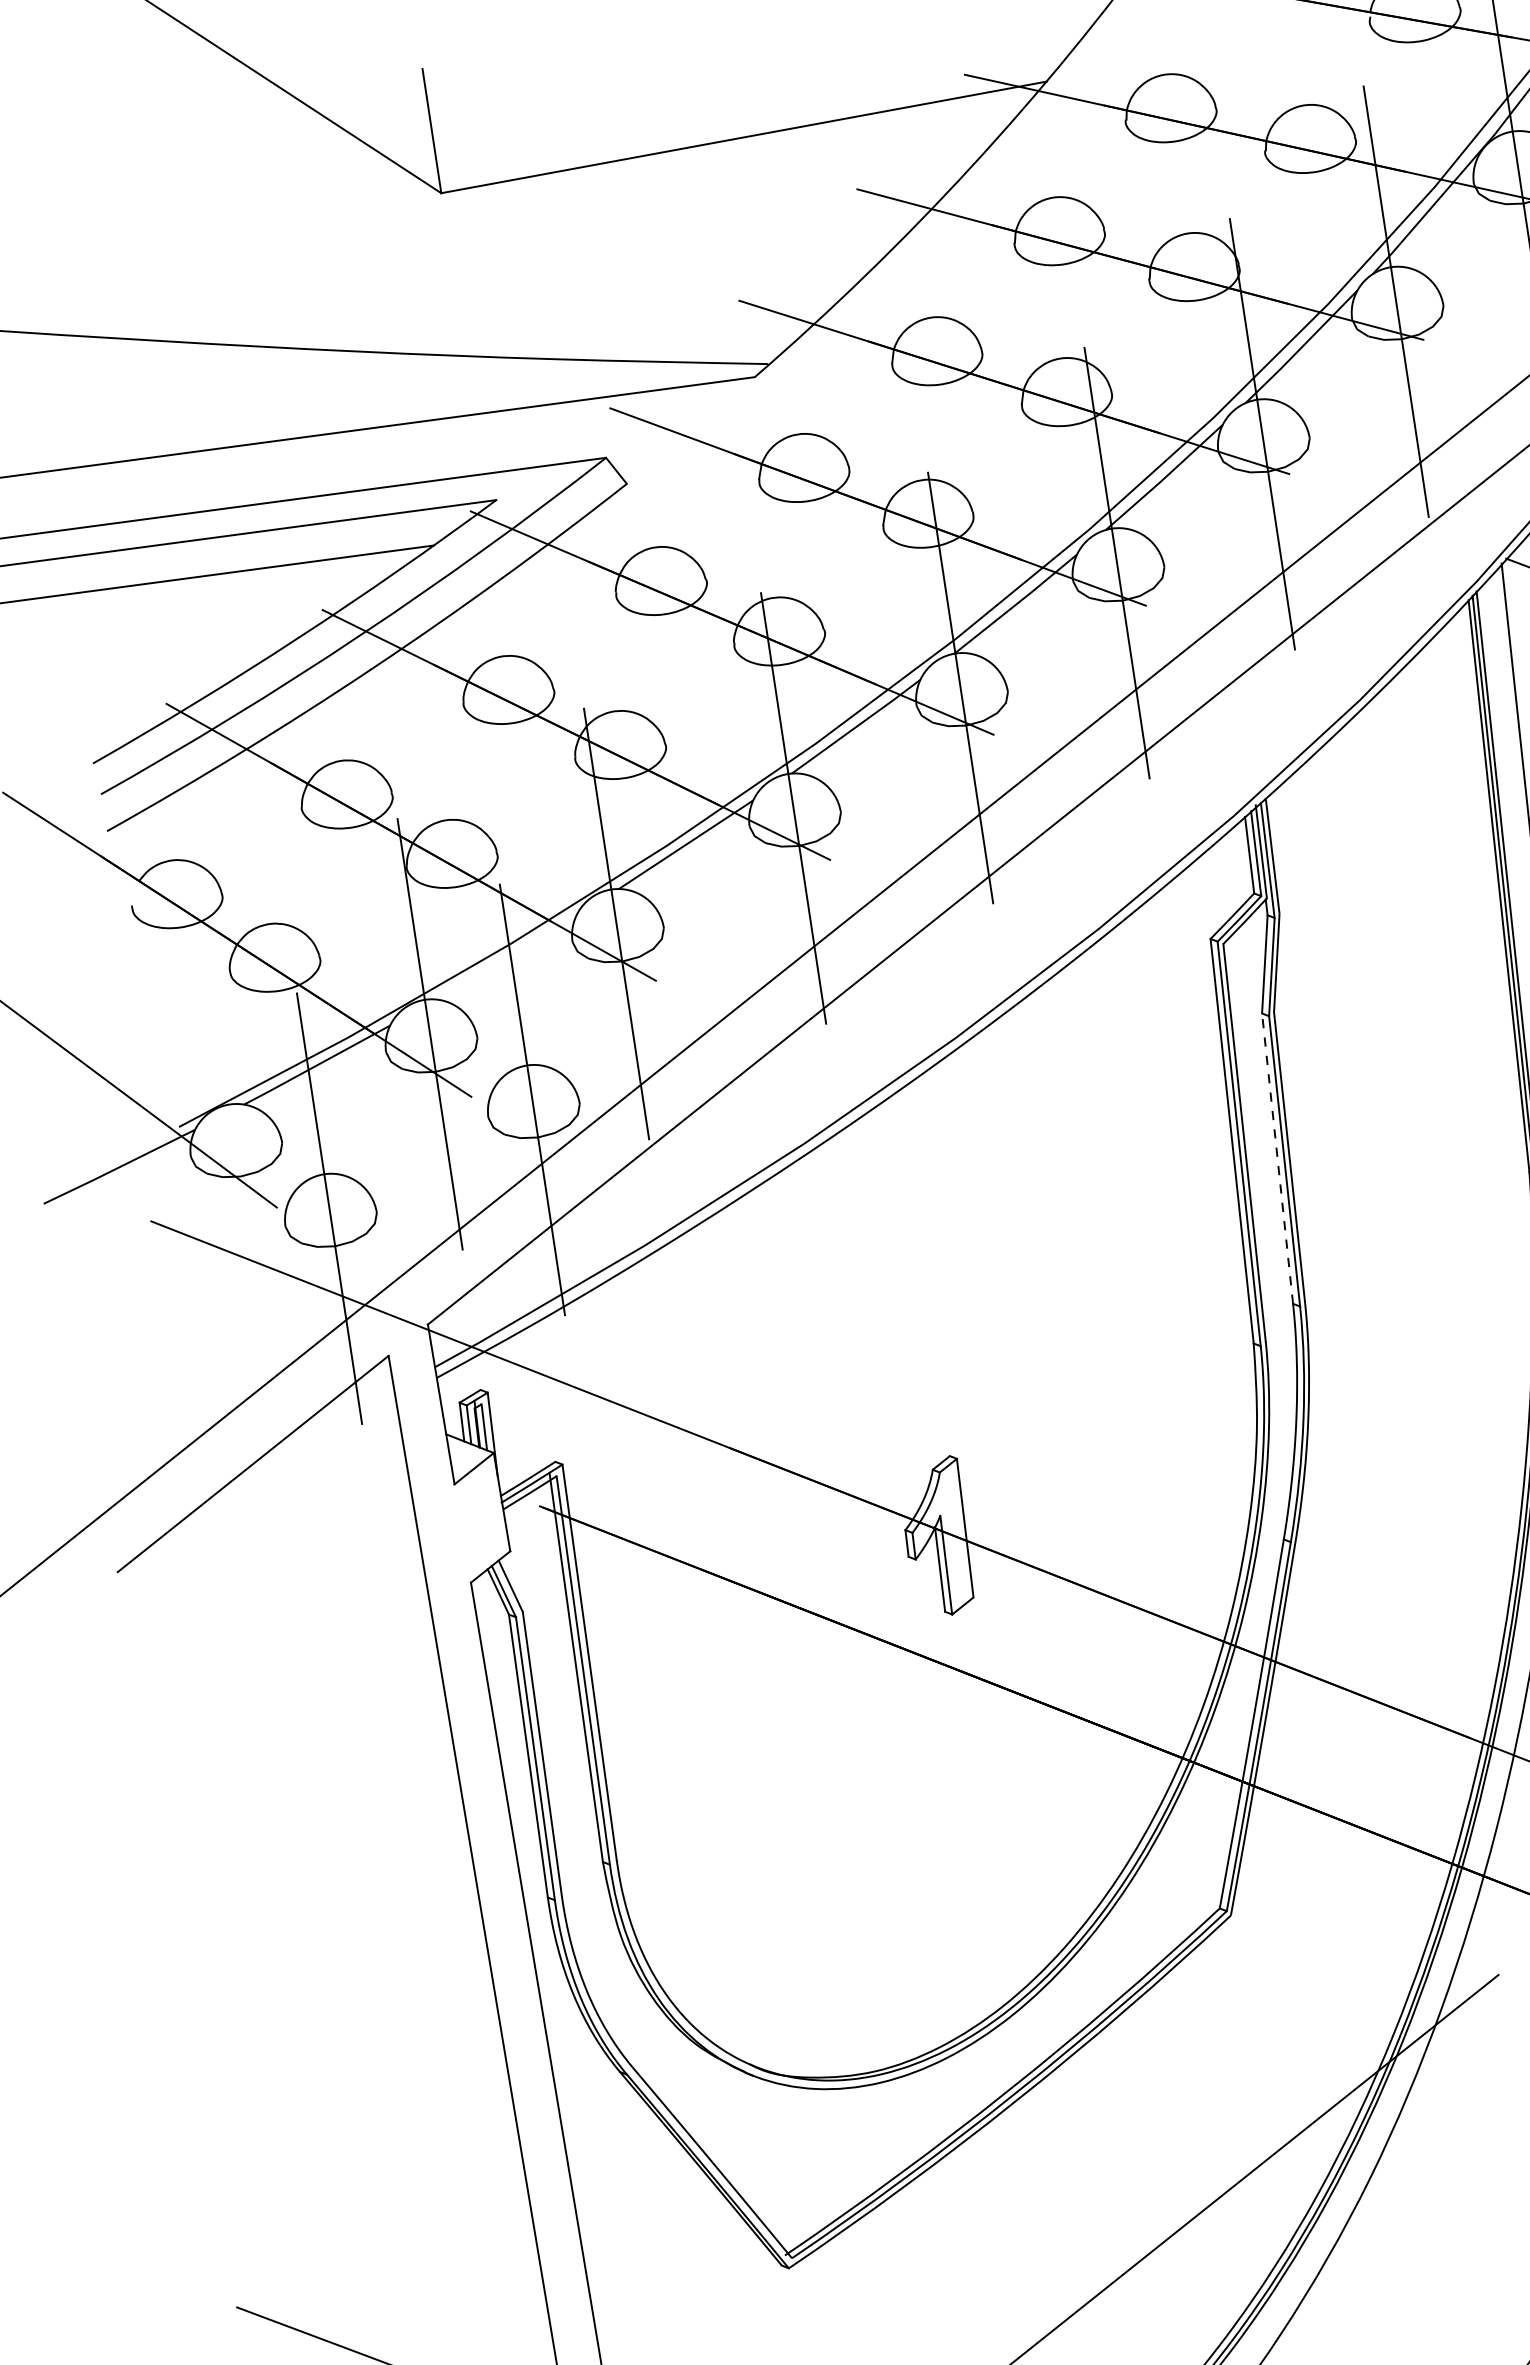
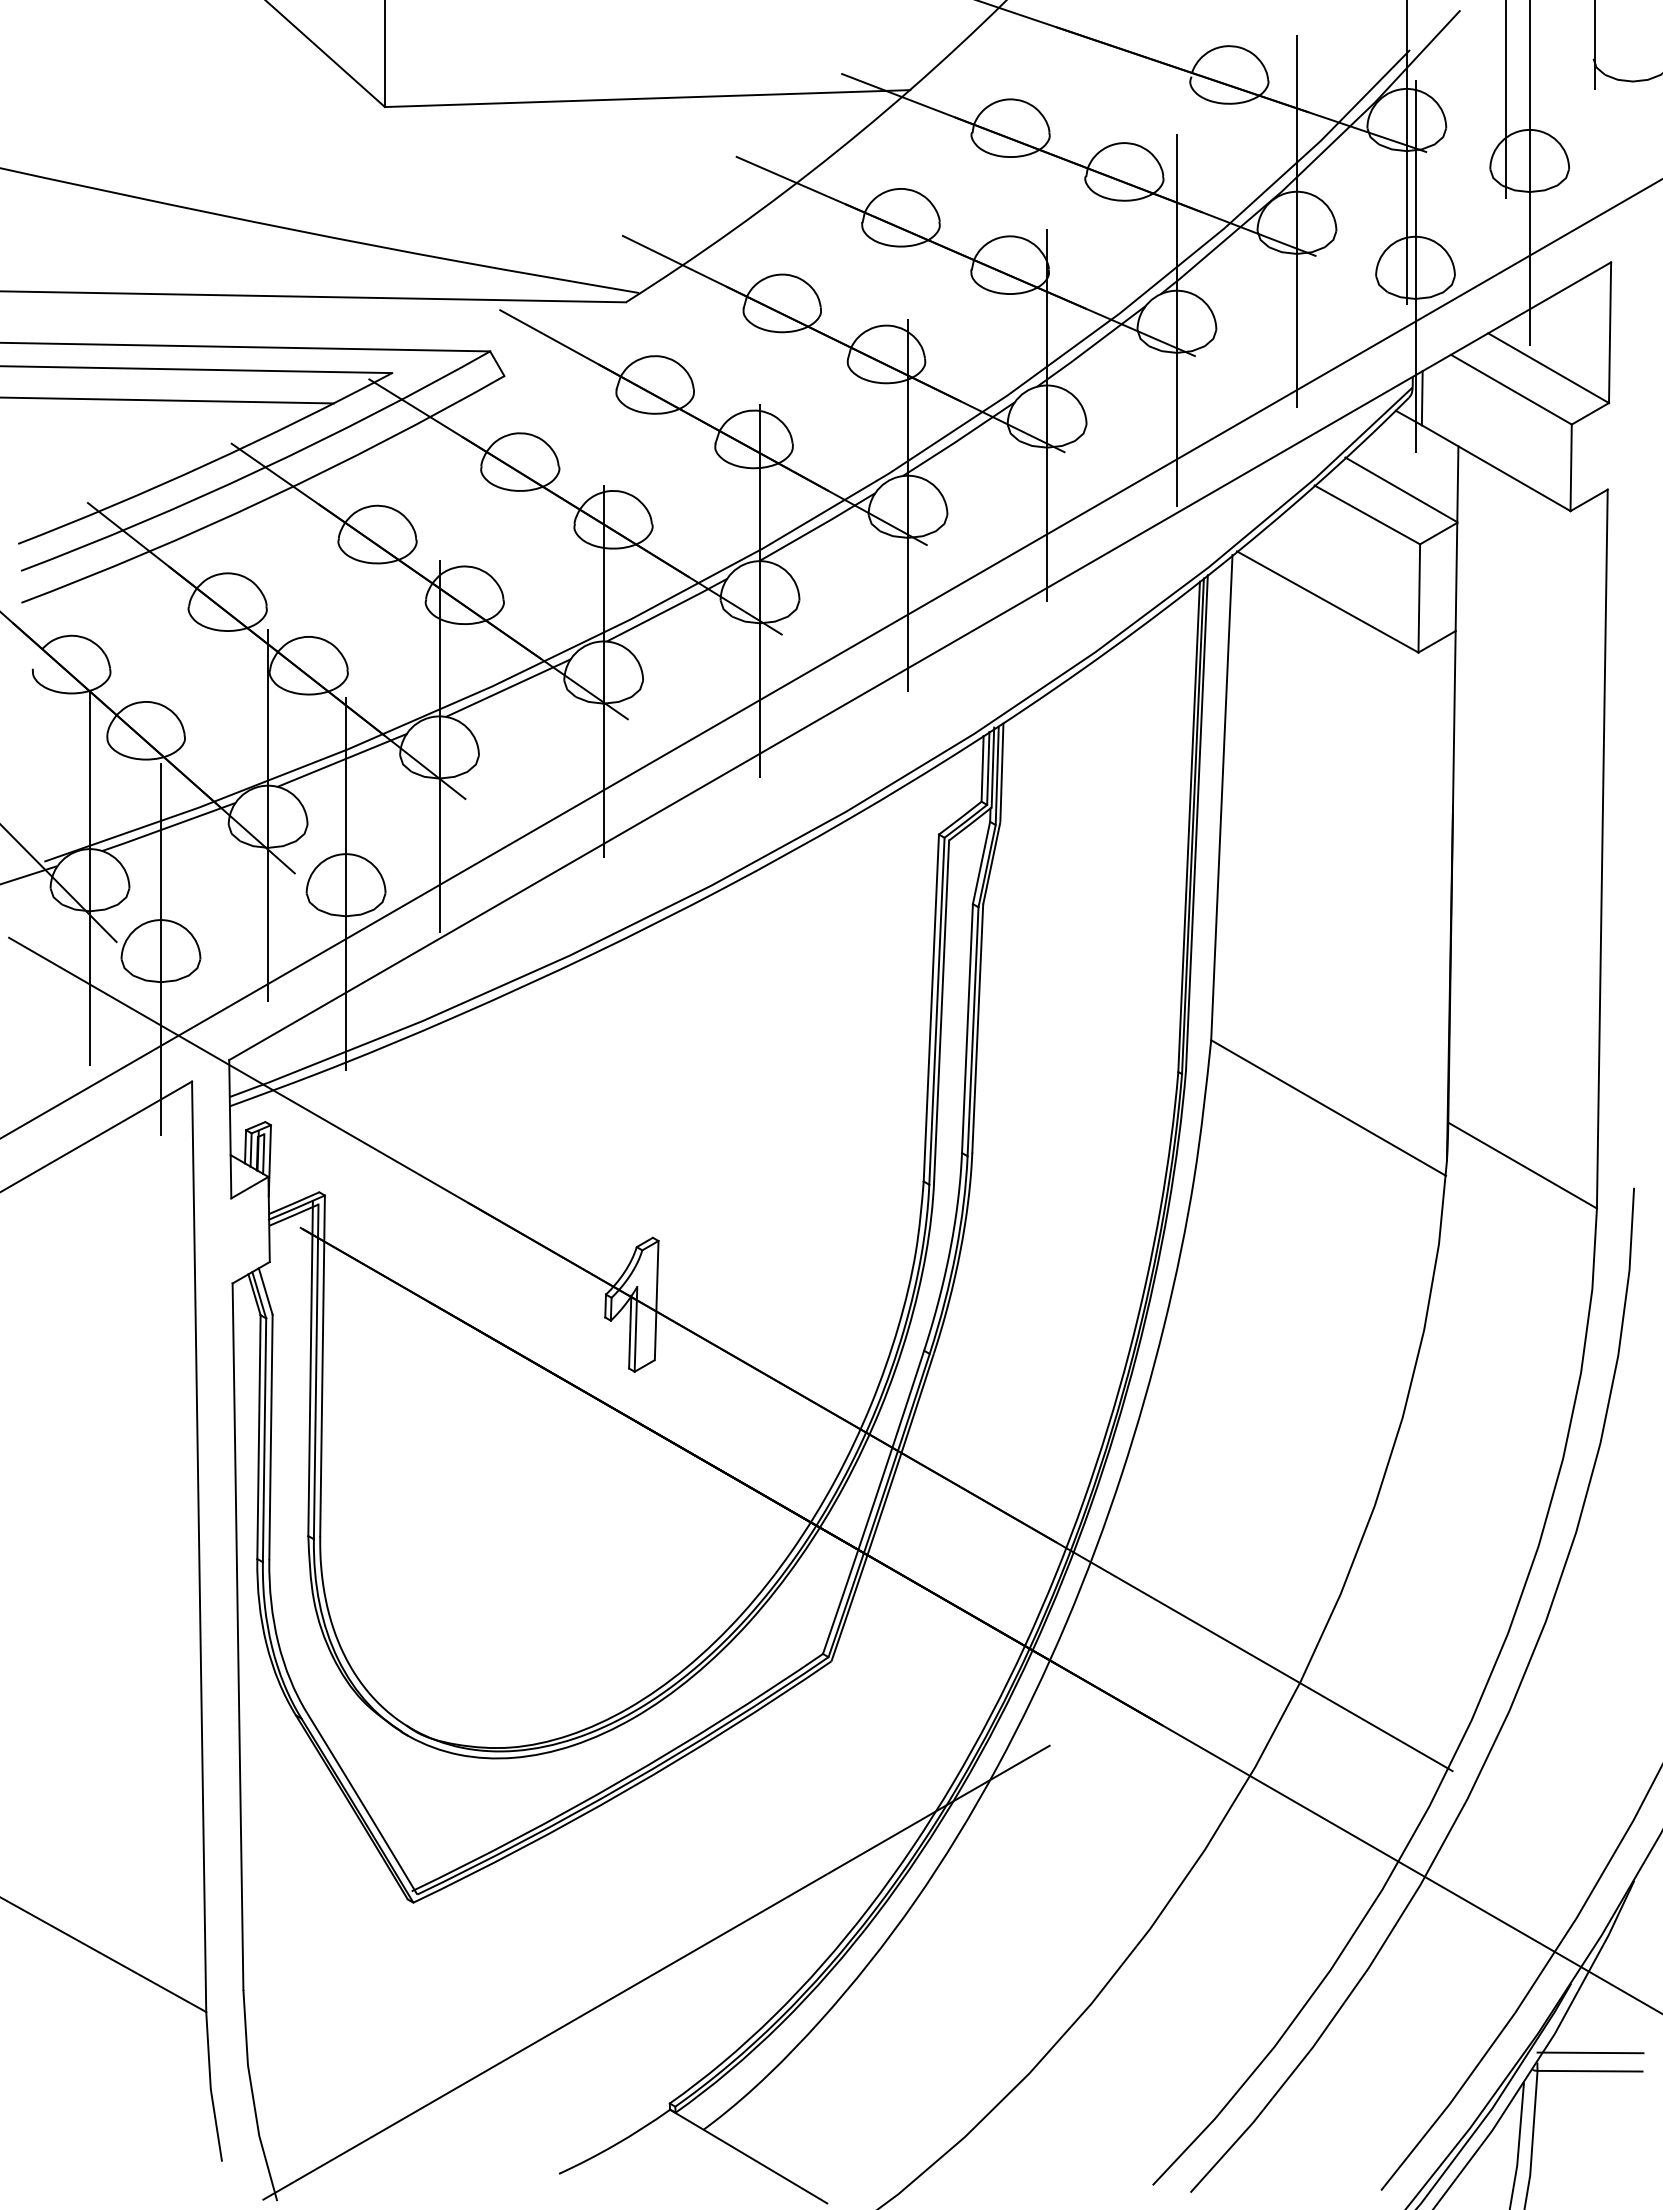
line: (505, 957) -> (341, 760), added
line: (235, 1138) -> (90, 878), added
line: (1277, 1158) -> (967, 1028), dashed -> solid

